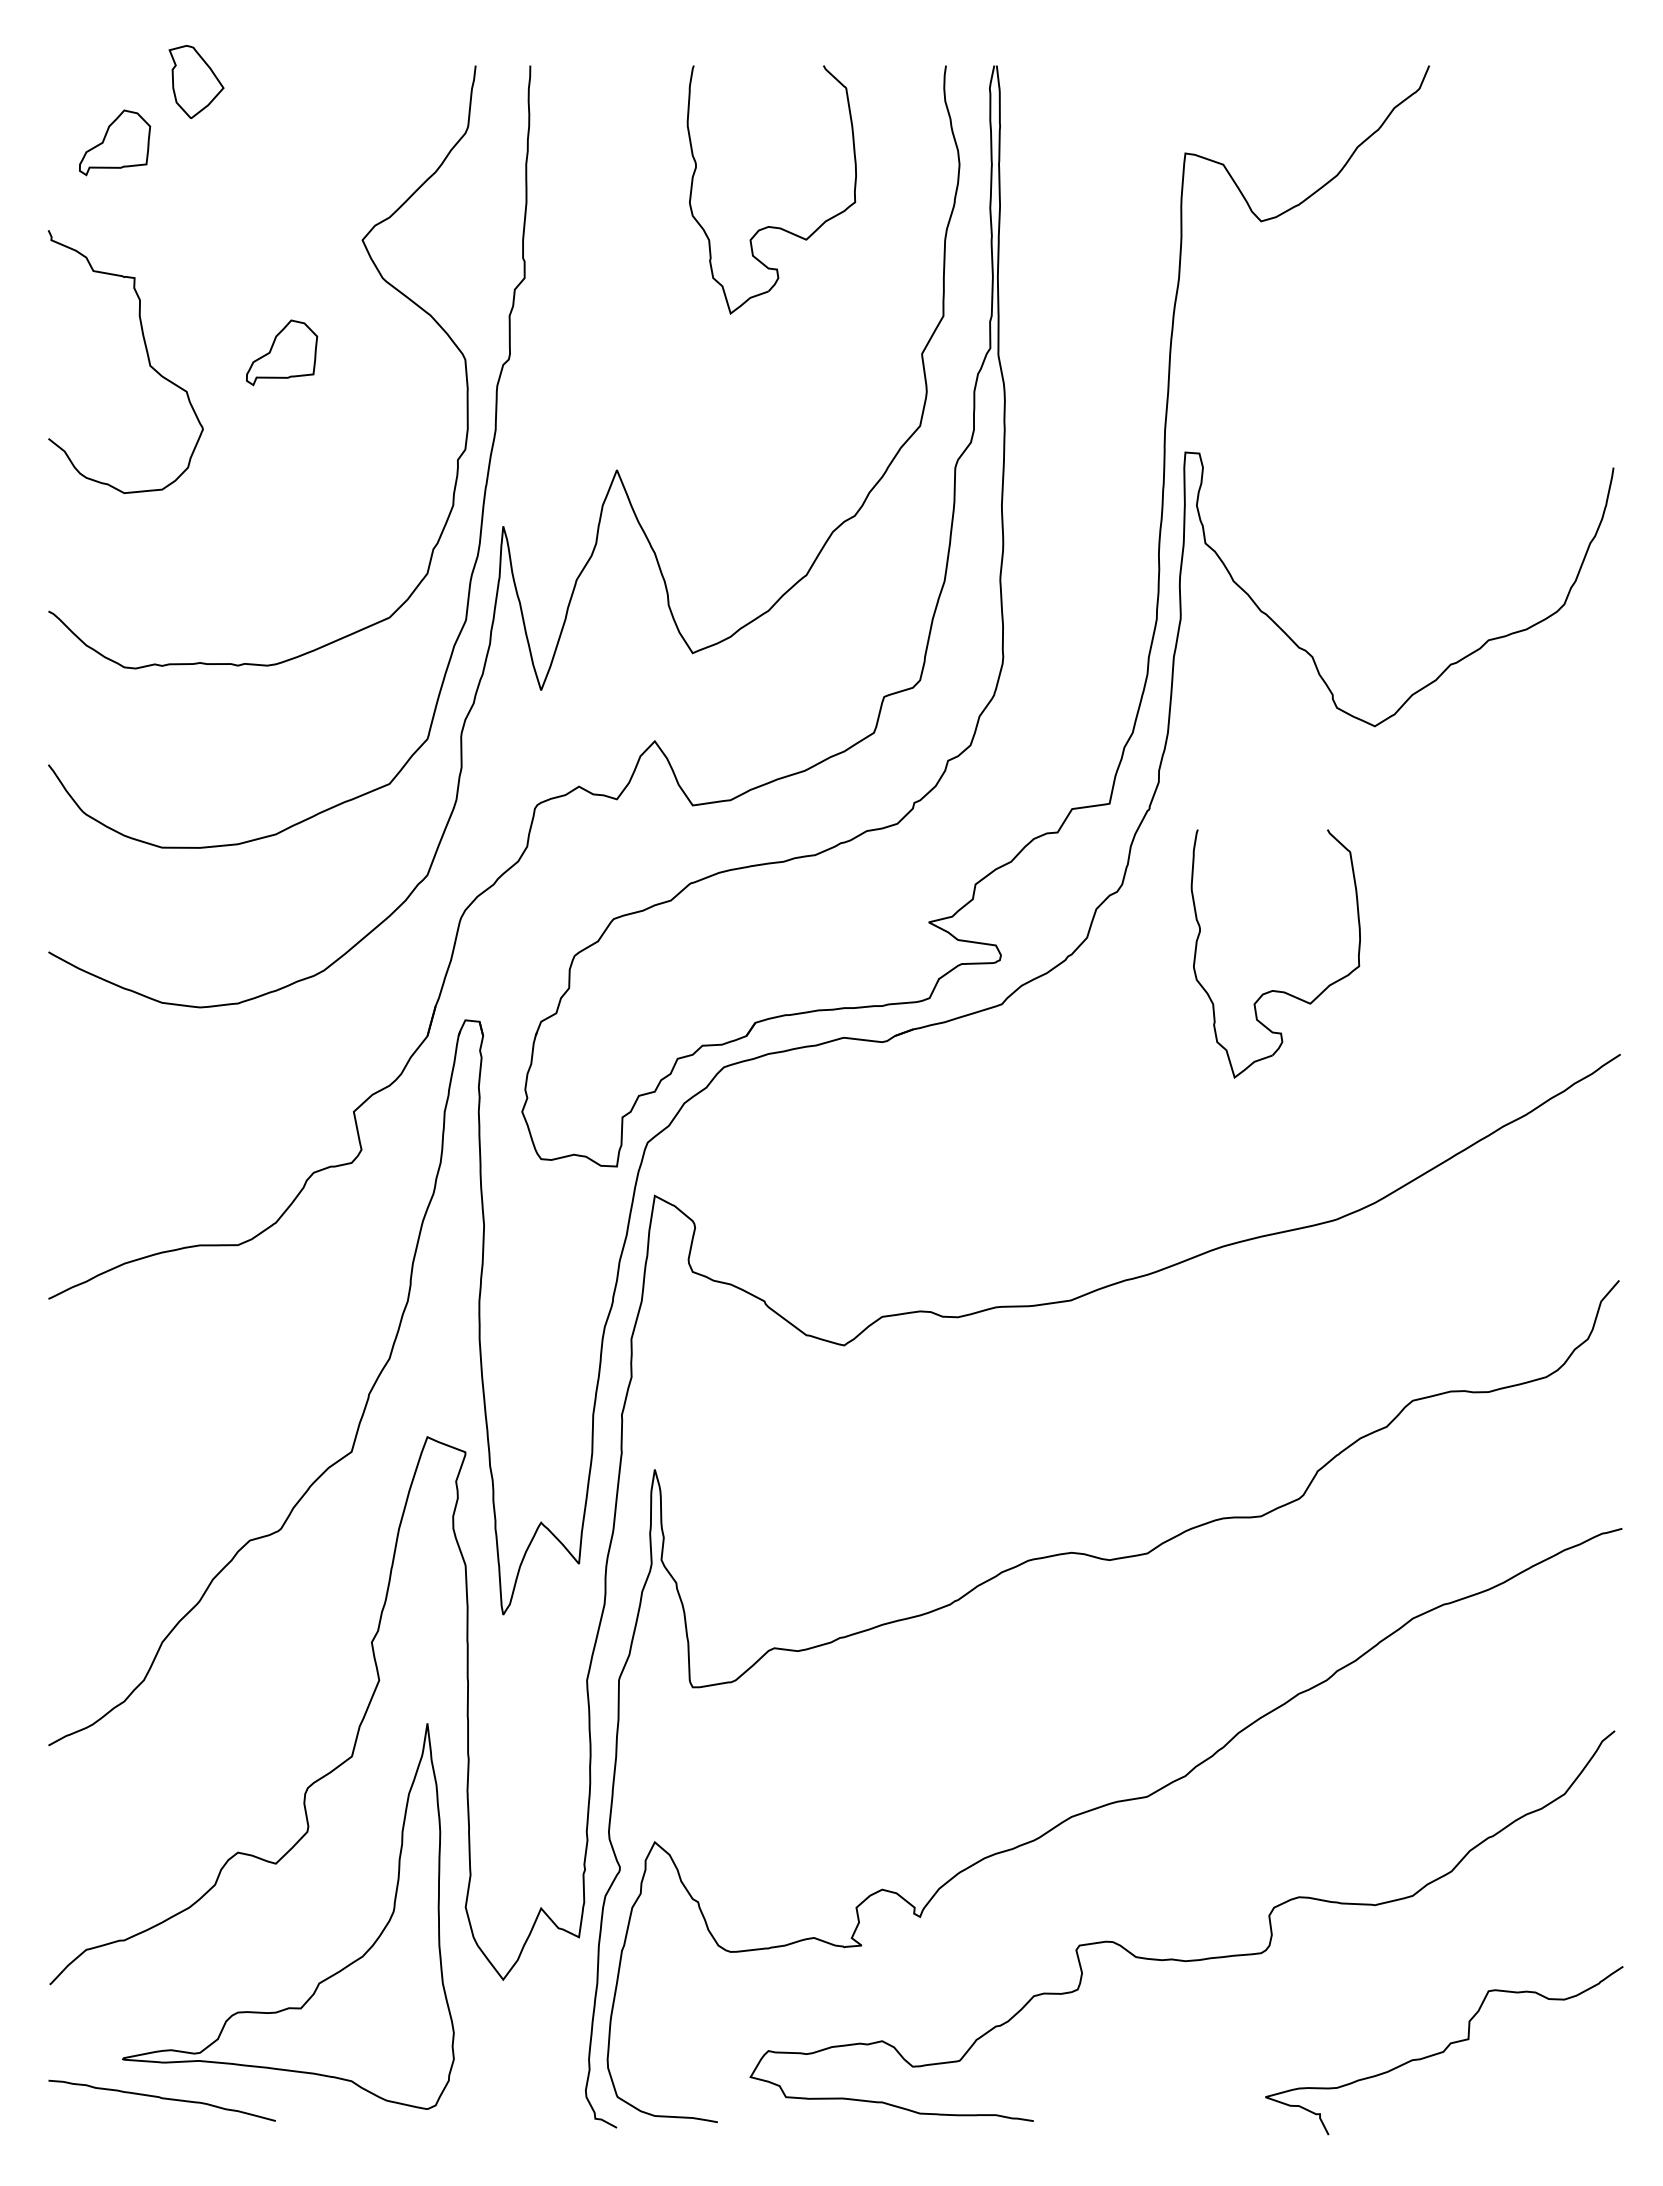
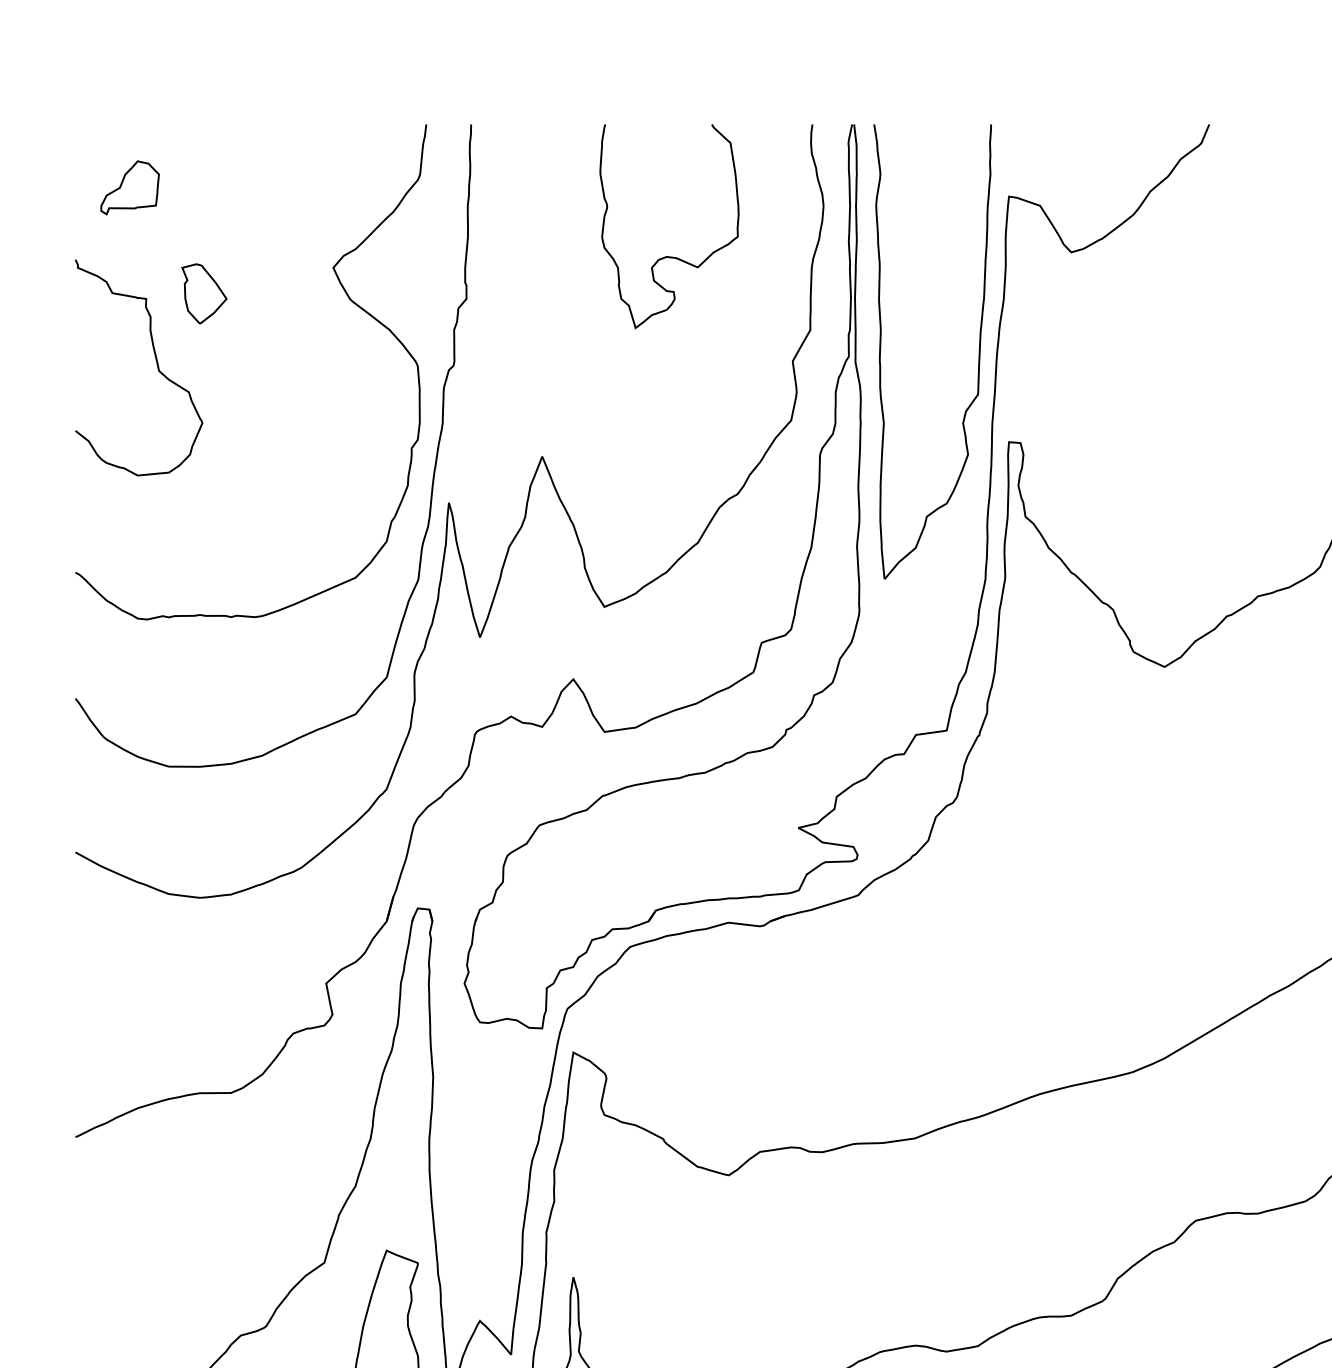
part: (196, 81) -> (204, 293), moved
part: (1148, 342) -> (978, 351), added
part: (282, 352) -> (267, 360), removed
part: (1275, 990) -> (1083, 883), removed

